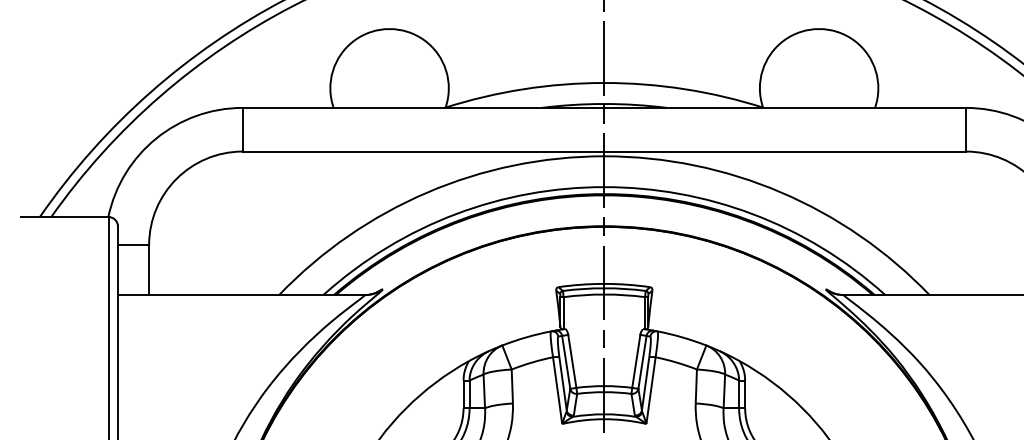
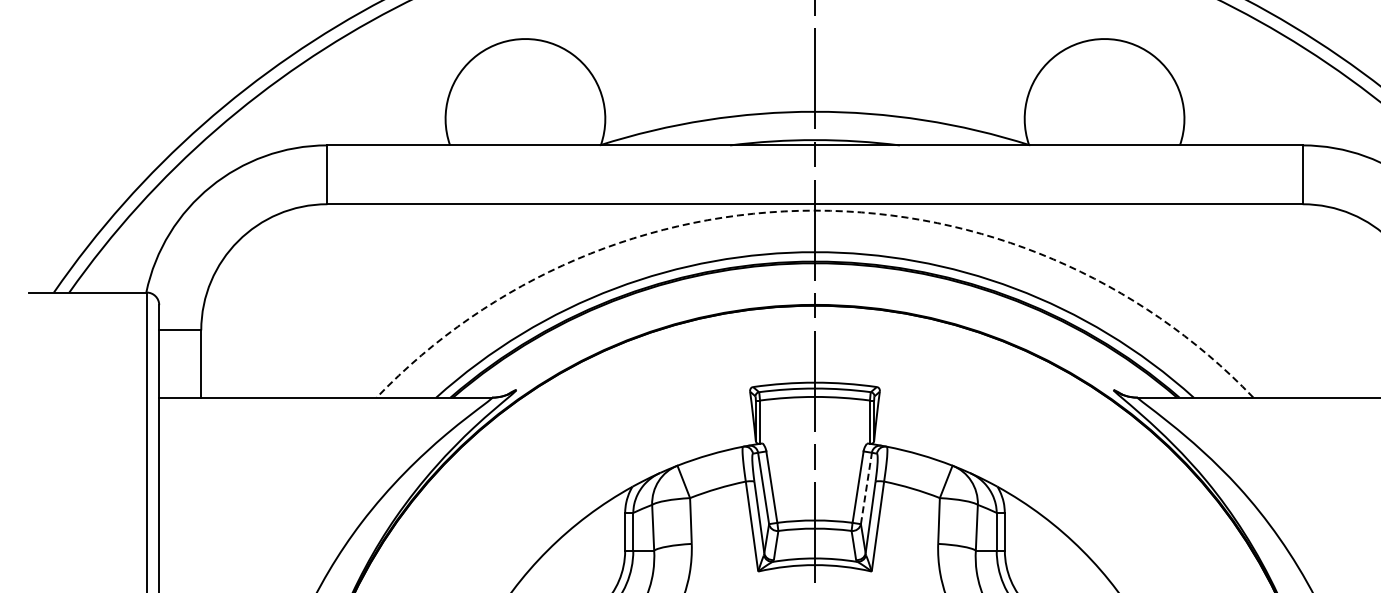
arc: (604, 156) -> (815, 210), solid -> dashed
line: (642, 361) -> (866, 487), solid -> dashed

